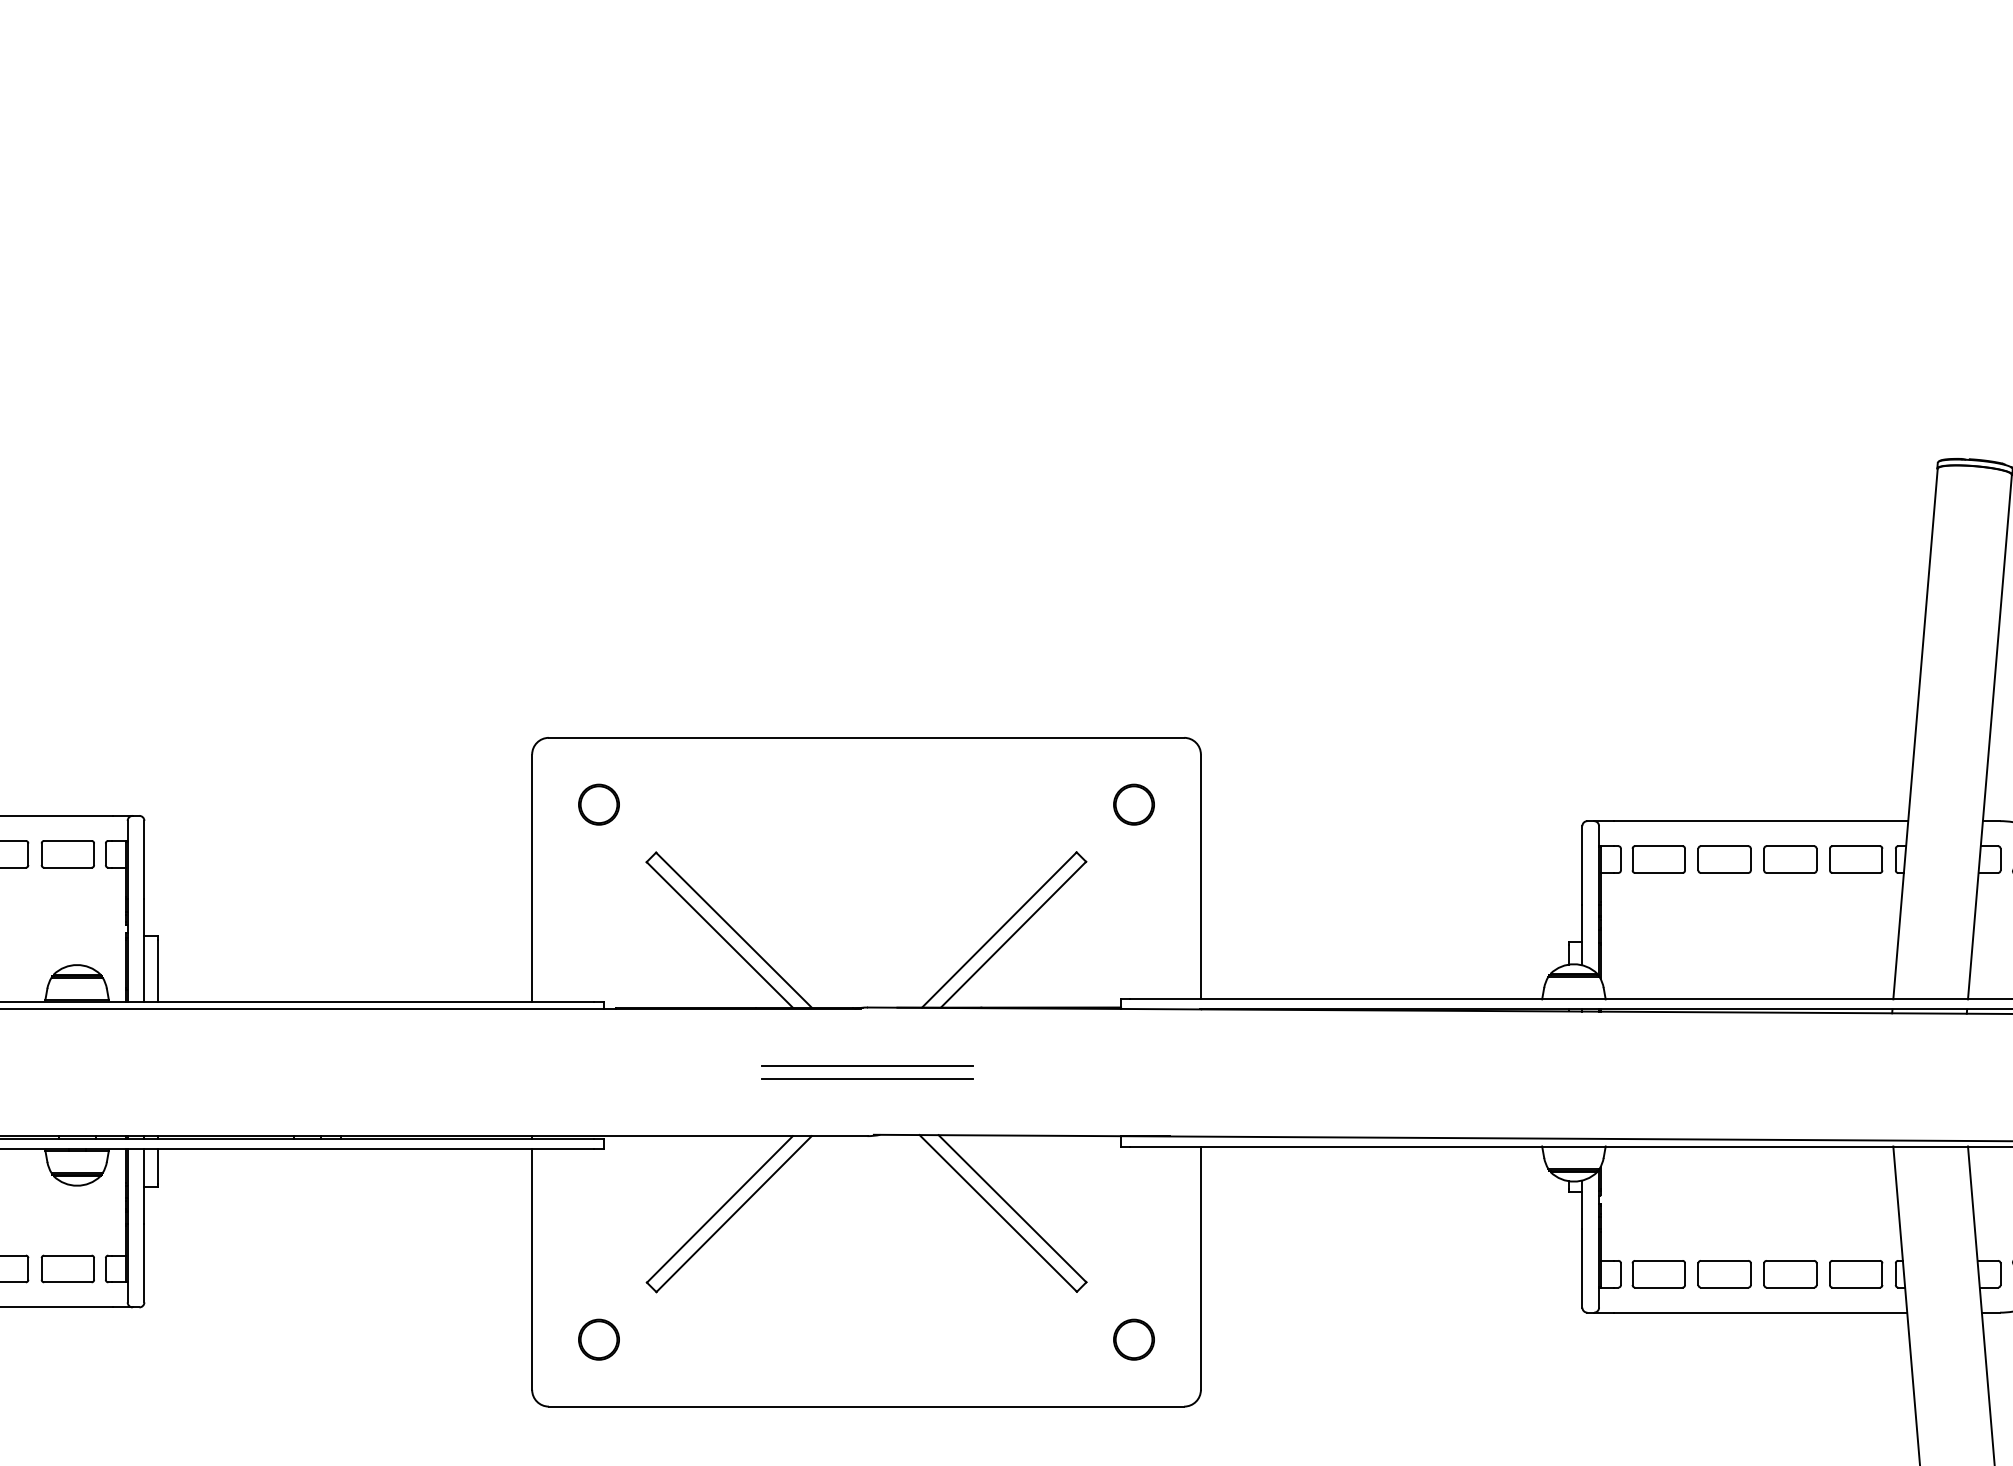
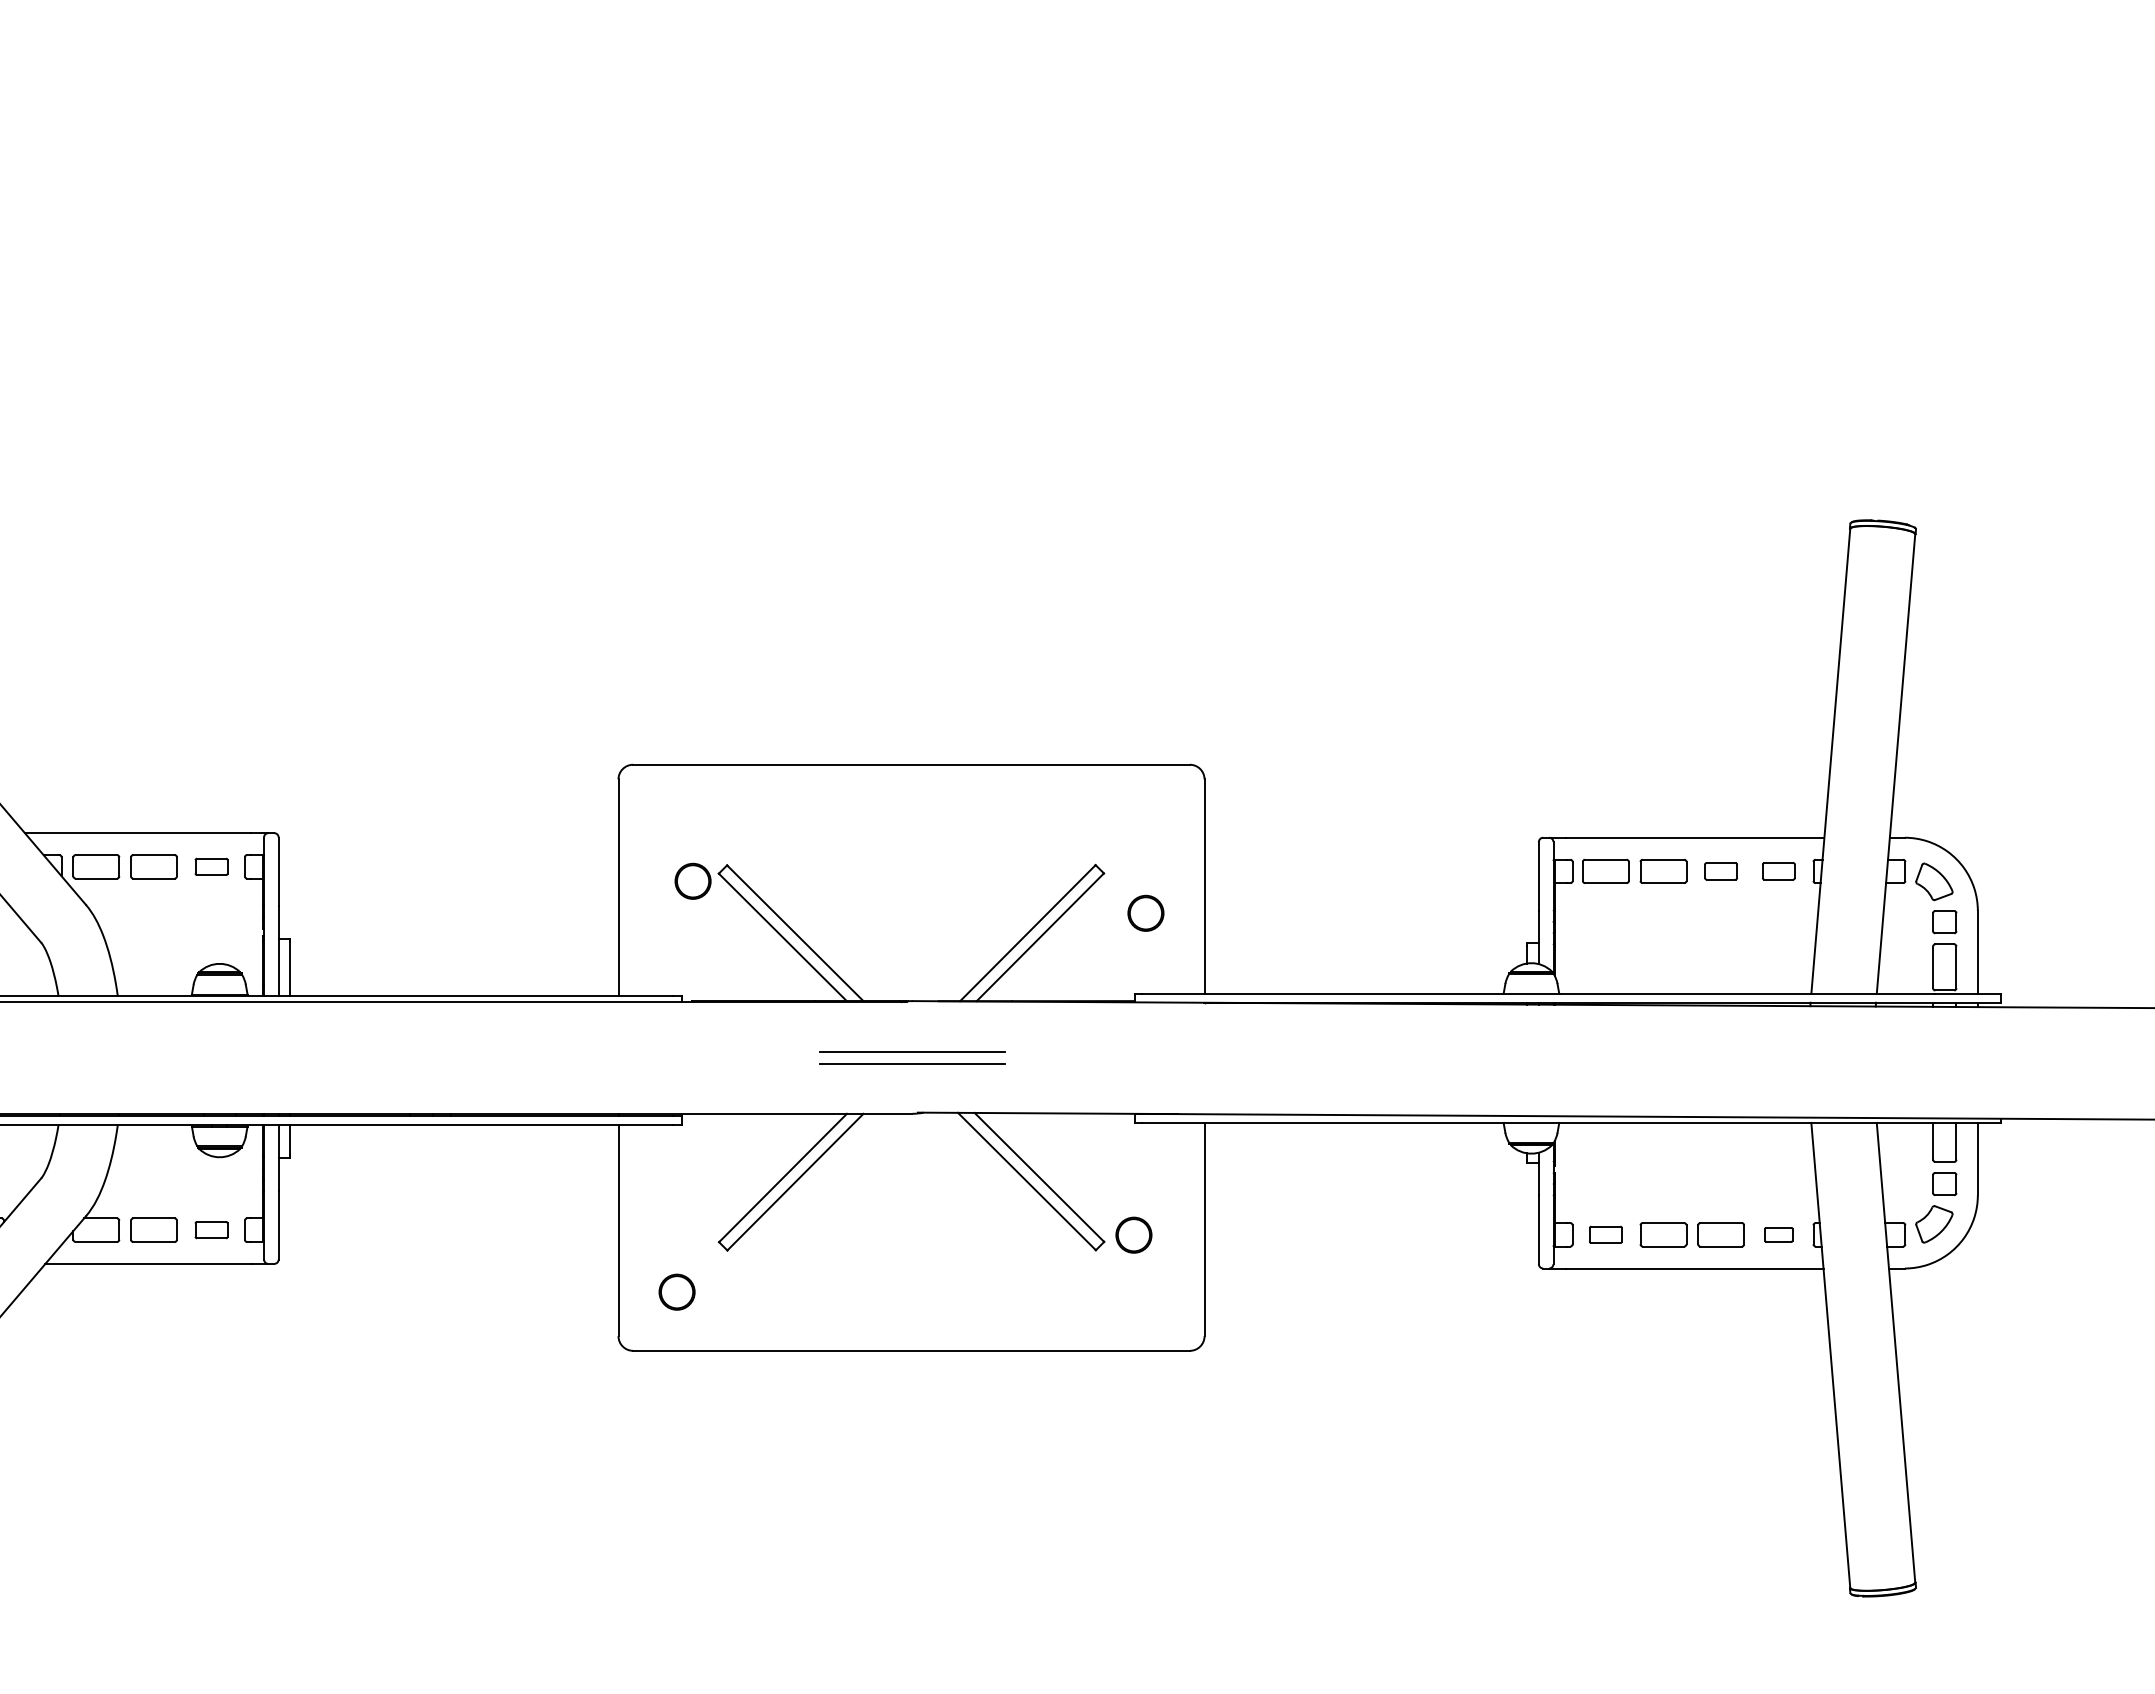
part: (598, 803) -> (692, 880), moved
part: (1133, 803) -> (1145, 912), moved
part: (67, 853) -> (211, 866), size x0.7
part: (1789, 858) -> (1720, 870), size x0.7
part: (1855, 858) -> (1778, 870), size x0.7
part: (67, 1268) -> (211, 1229), size x0.7
part: (1658, 1273) -> (1605, 1234), size x0.7
part: (1855, 1273) -> (1778, 1234), size x0.6
circle: (1133, 1338) -> (1133, 1234), moved

